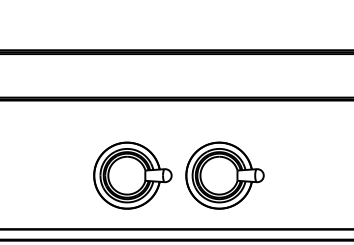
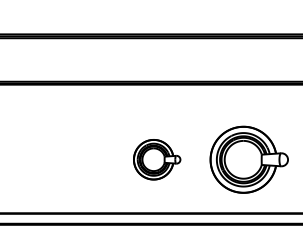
part: (132, 175) -> (156, 159), size x0.6

